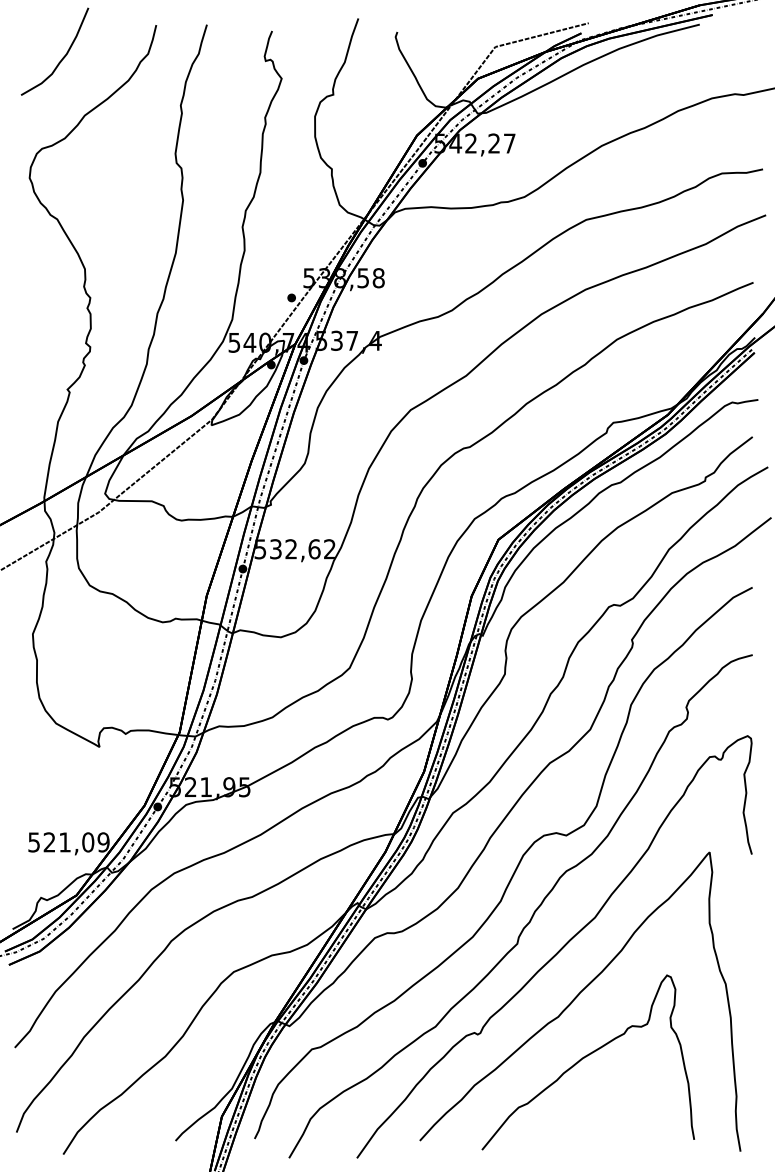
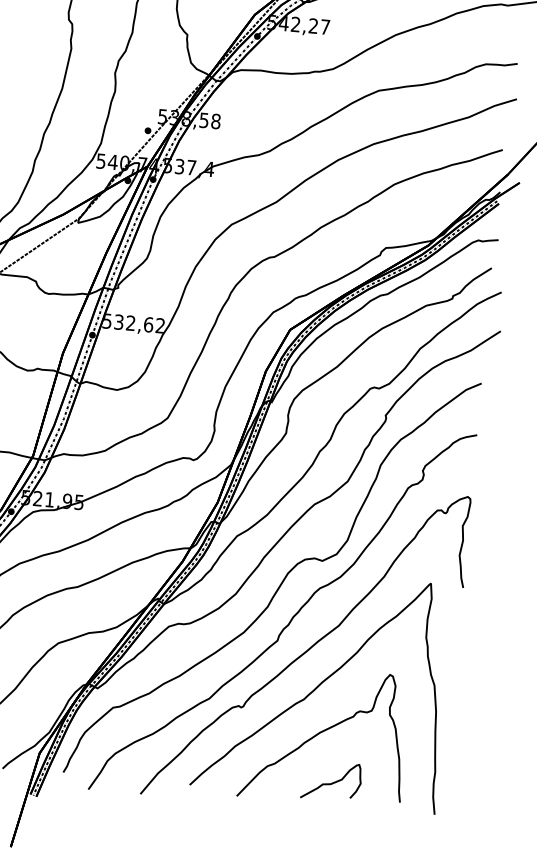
curve: (604, 1121) -> (332, 782), added

